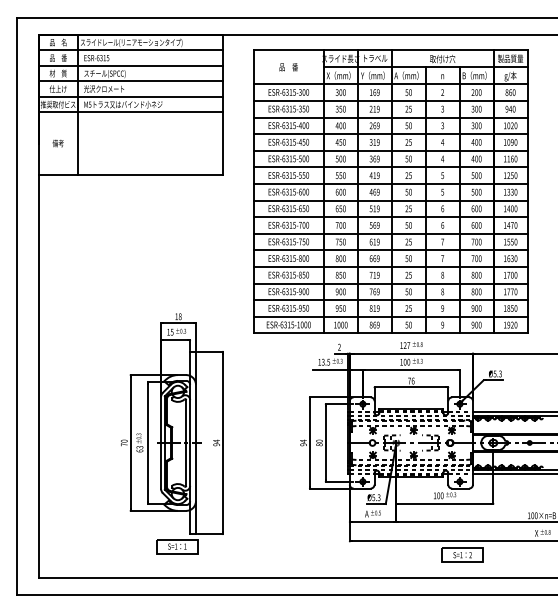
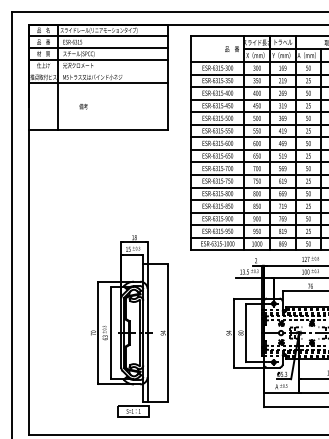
text: (288, 67) -> (231, 49), moved
line: (130, 96) -> (98, 71), removed
text: (57, 143) -> (83, 106), moved

